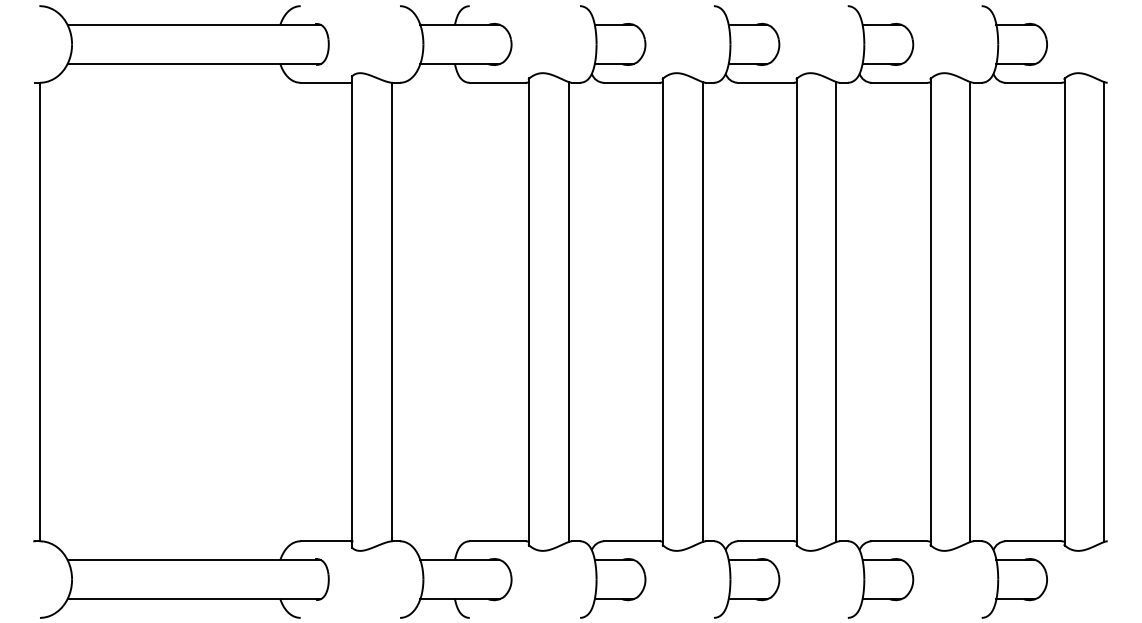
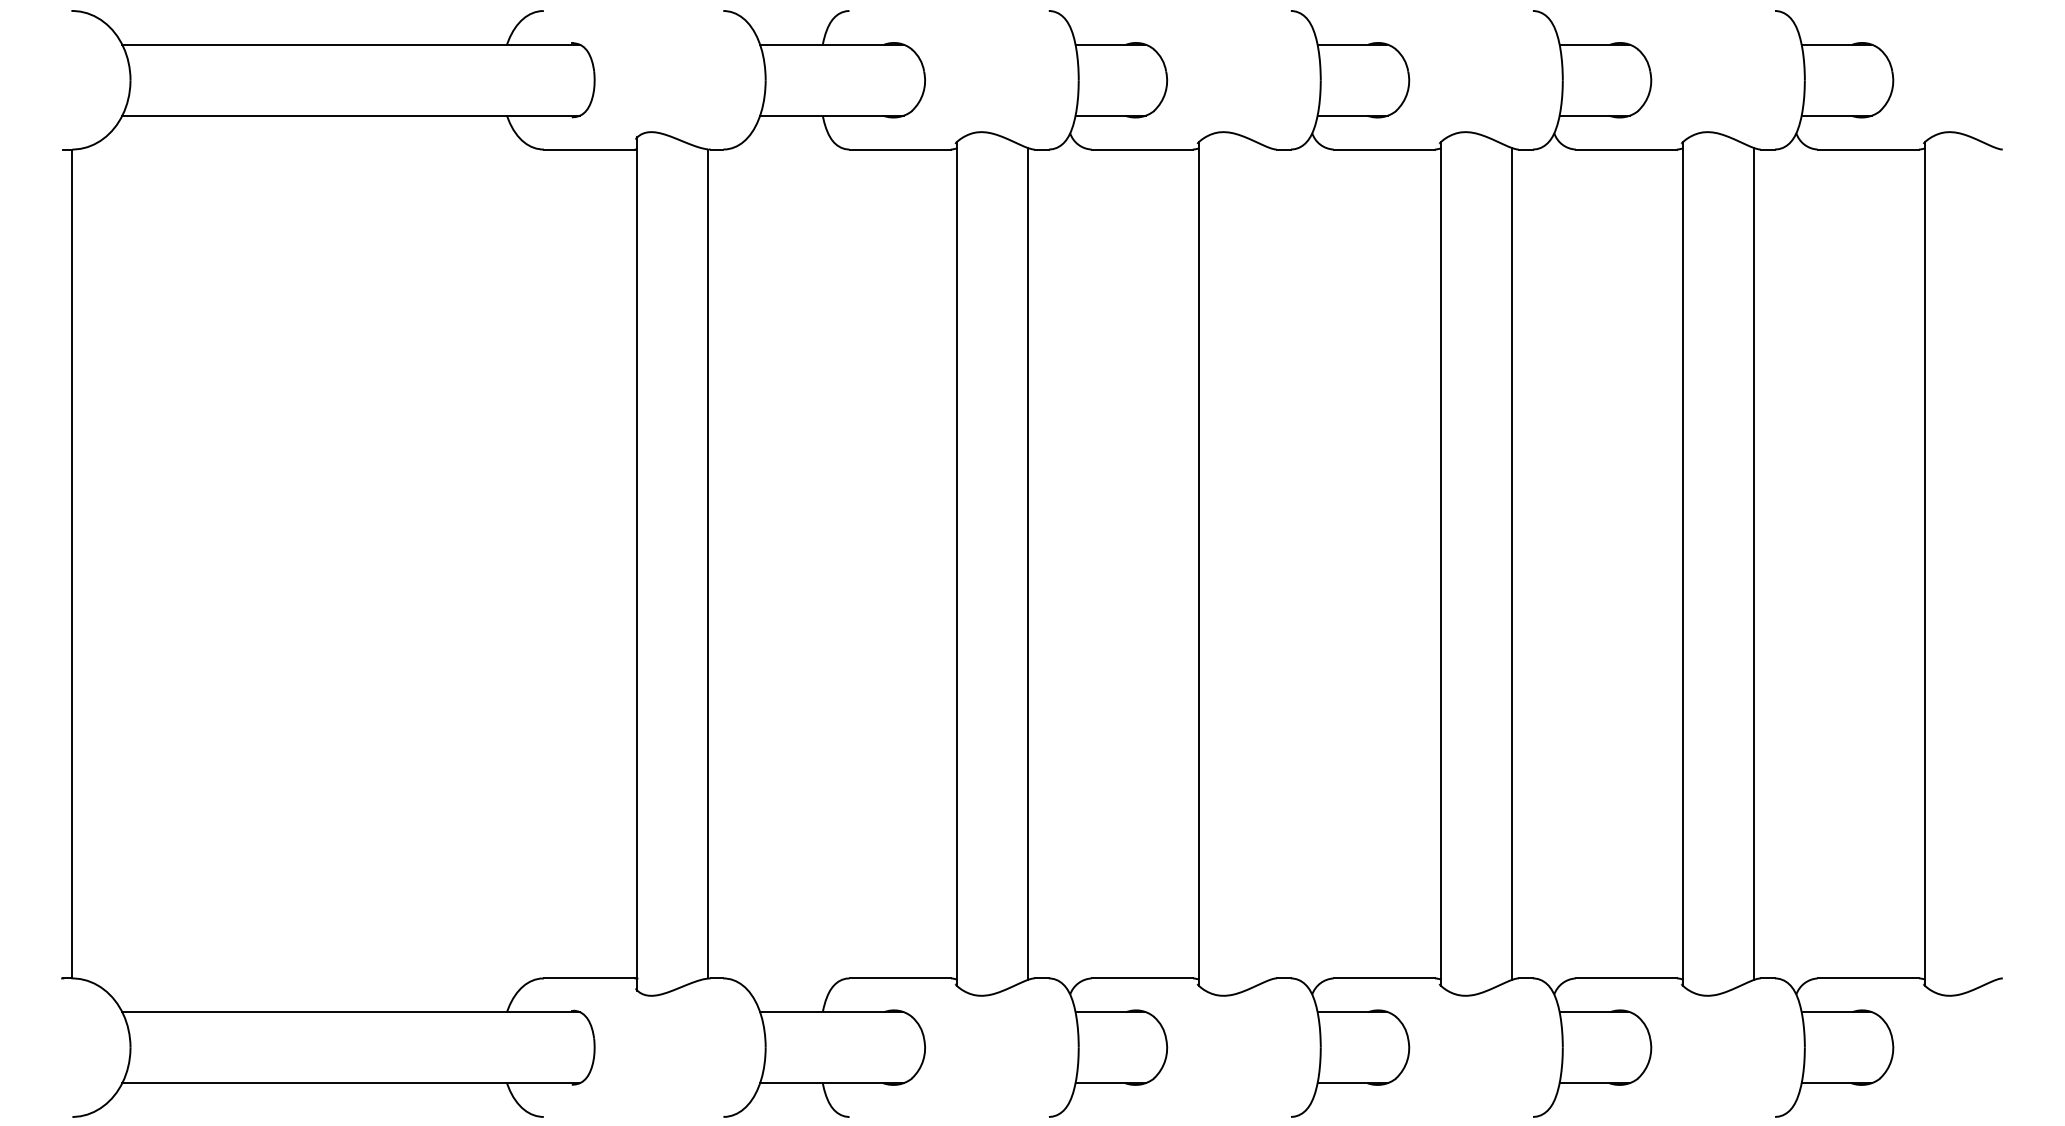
line: (702, 312) -> (1270, 564), removed
line: (1104, 312) -> (1997, 564), removed

